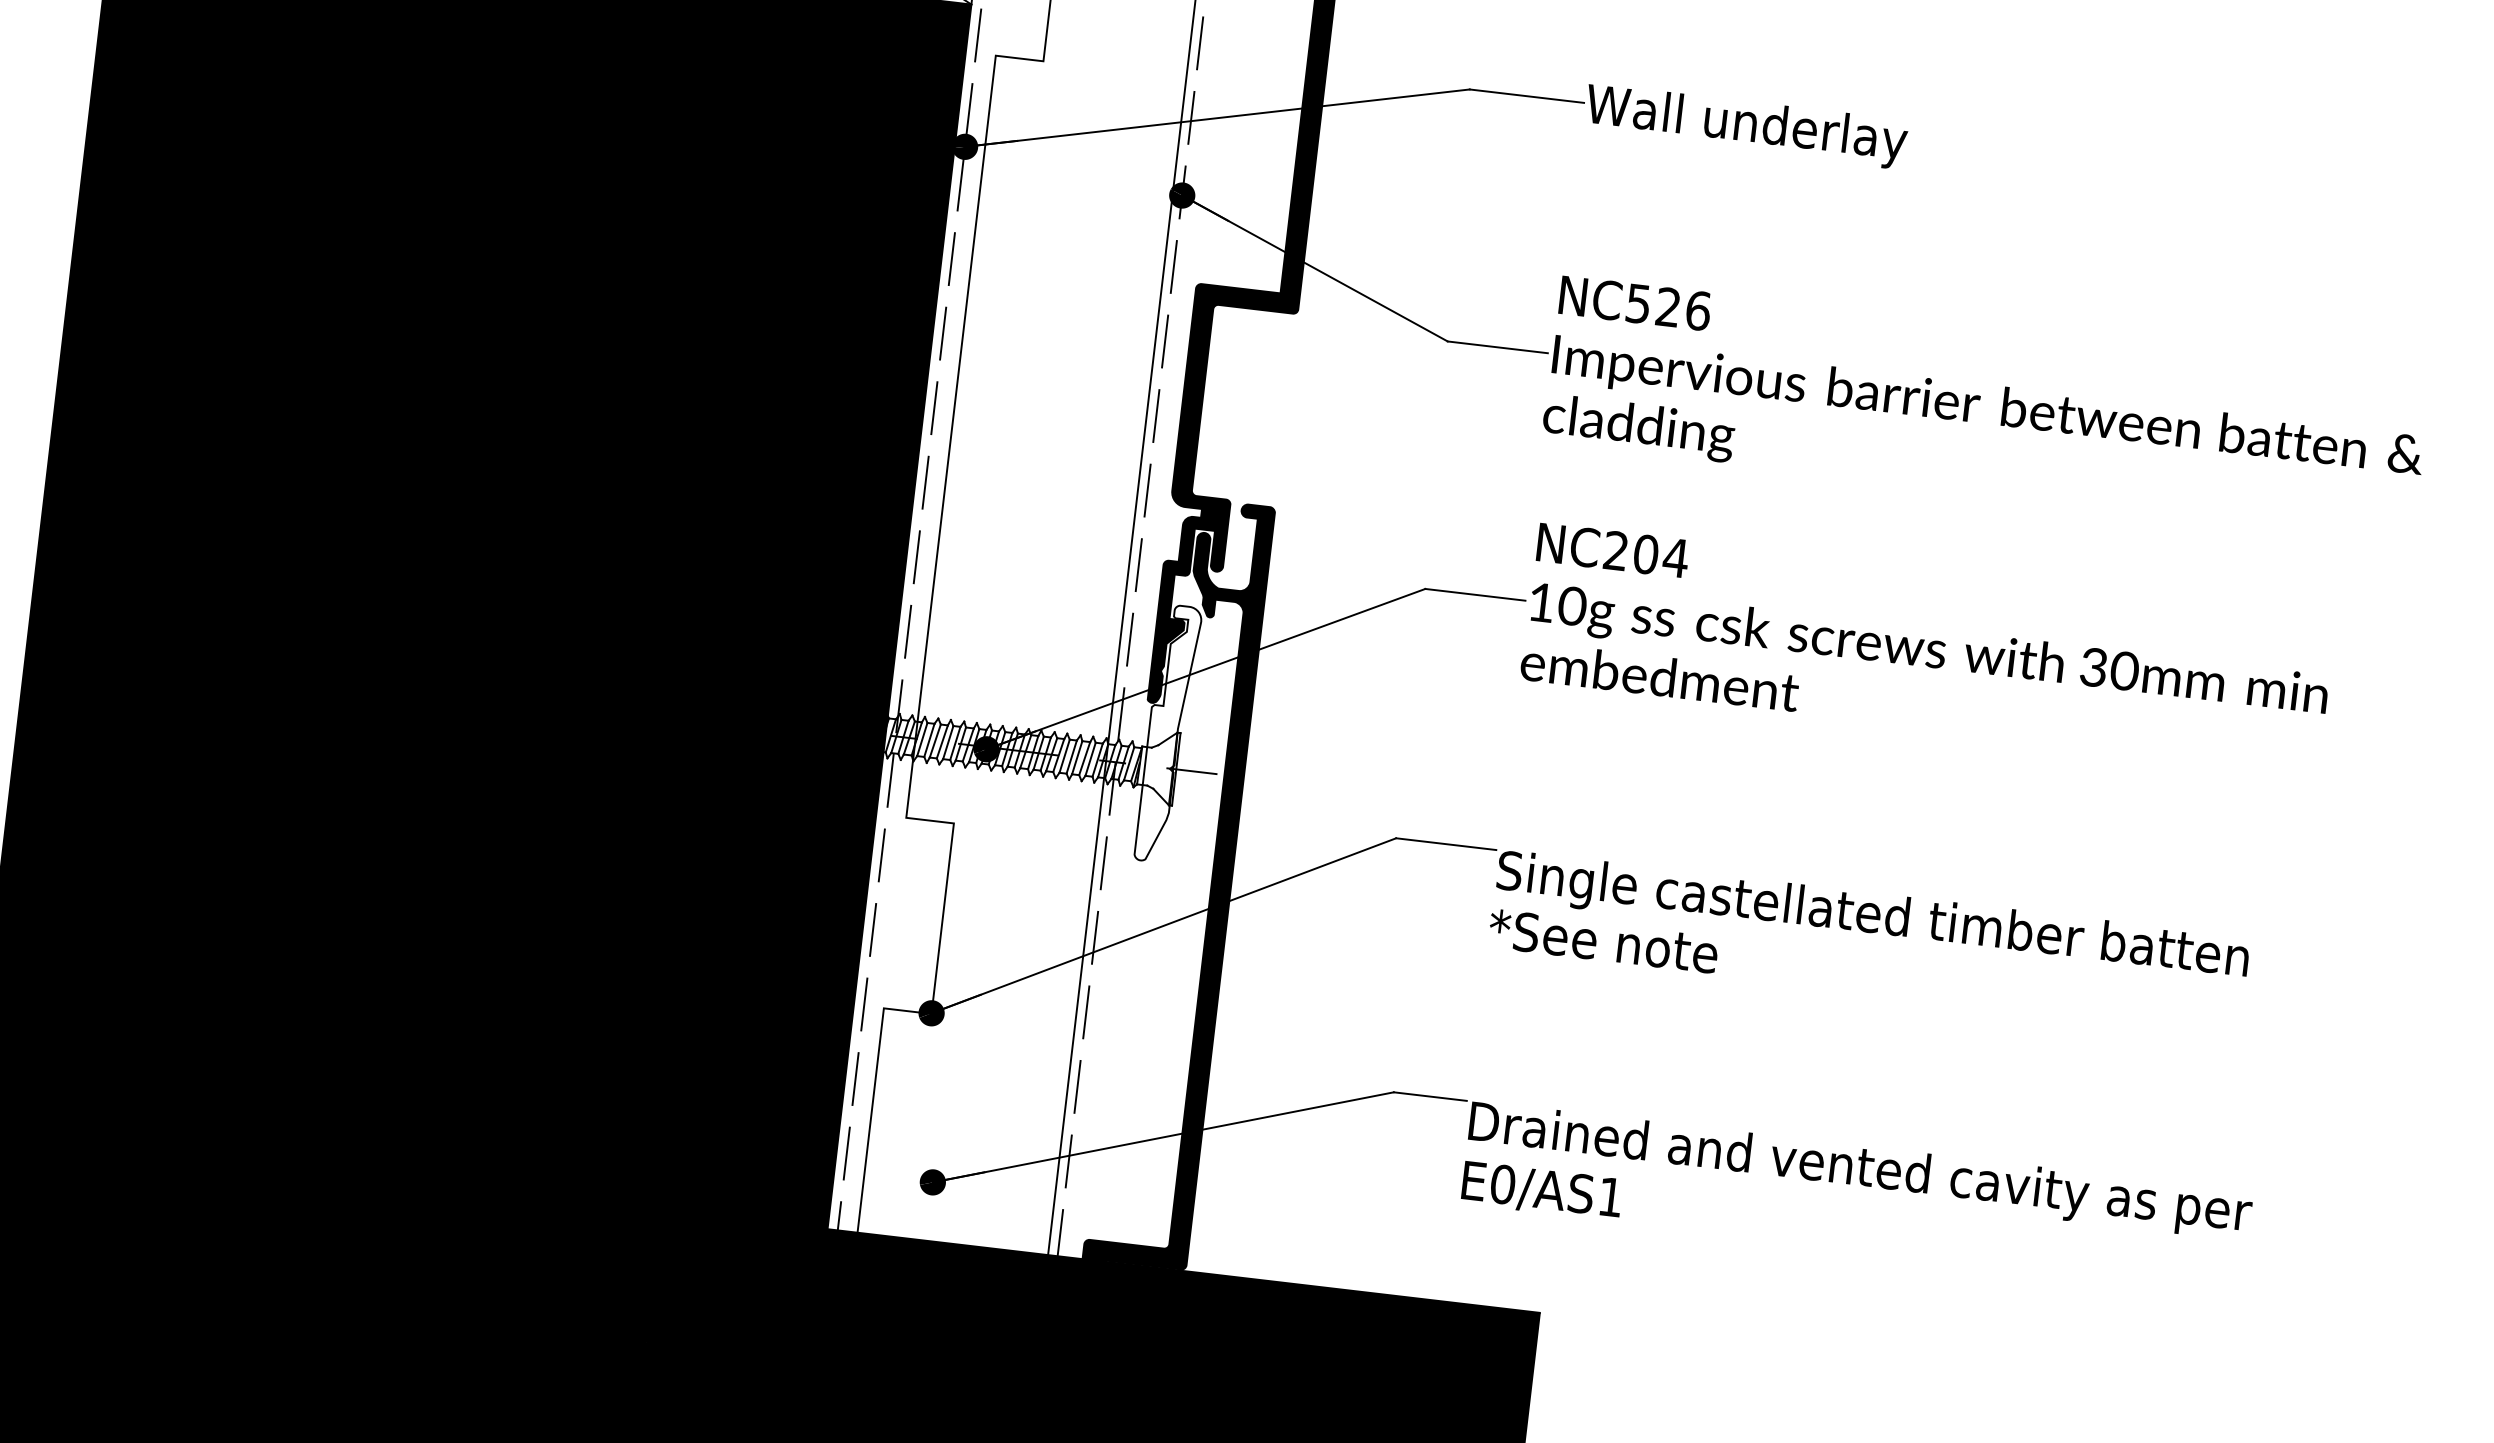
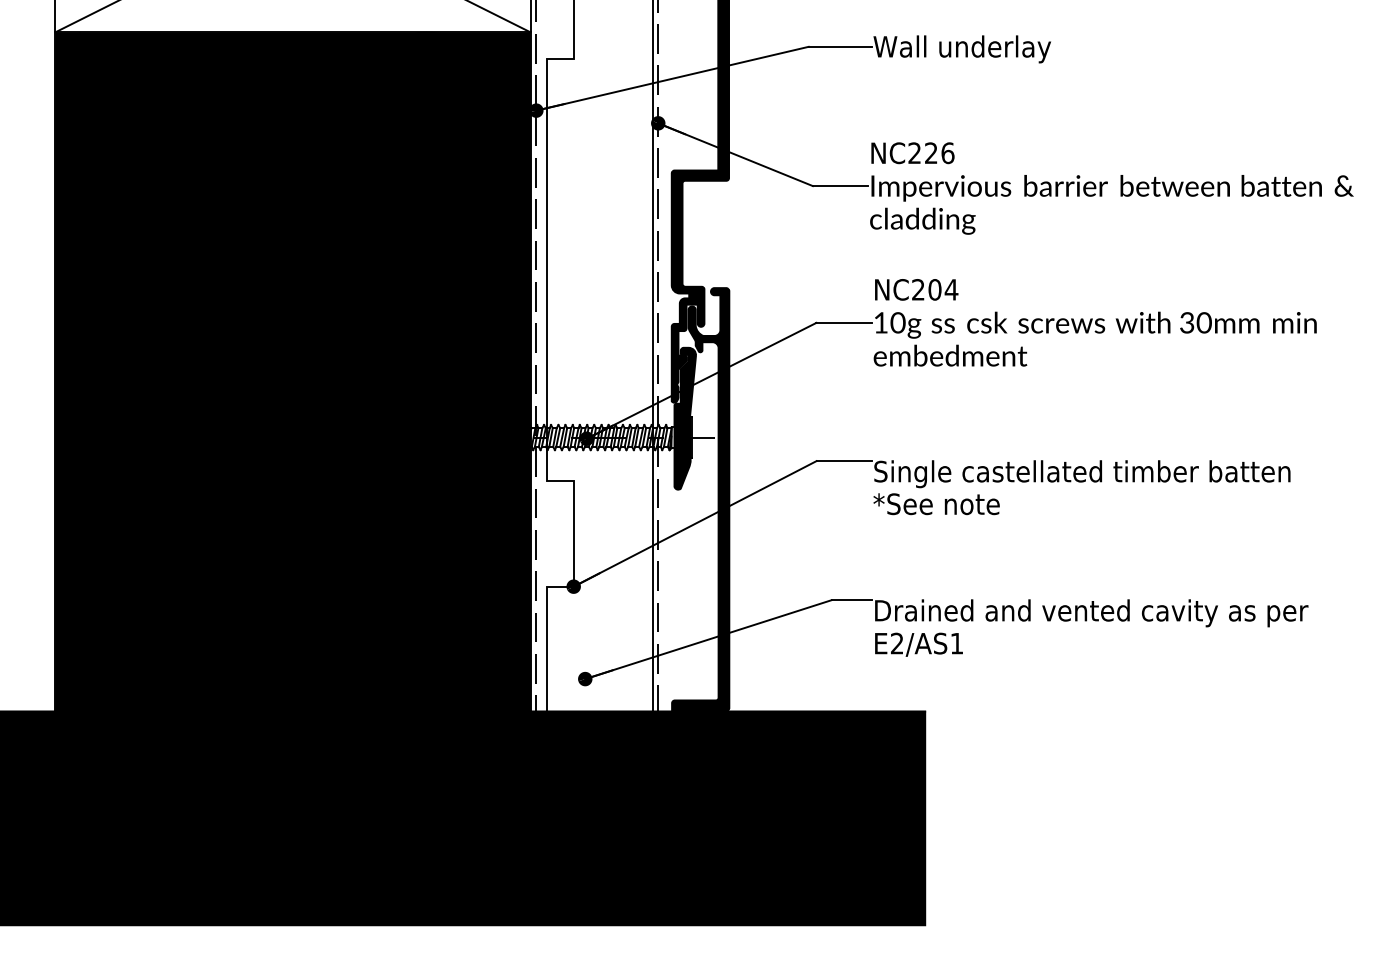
text: (1637, 304) -> (914, 153), NC526 -> NC226
fill: (1167, 733) -> (684, 418), added
text: (1501, 1184) -> (896, 643), E0/AS1 -> E2/AS1

